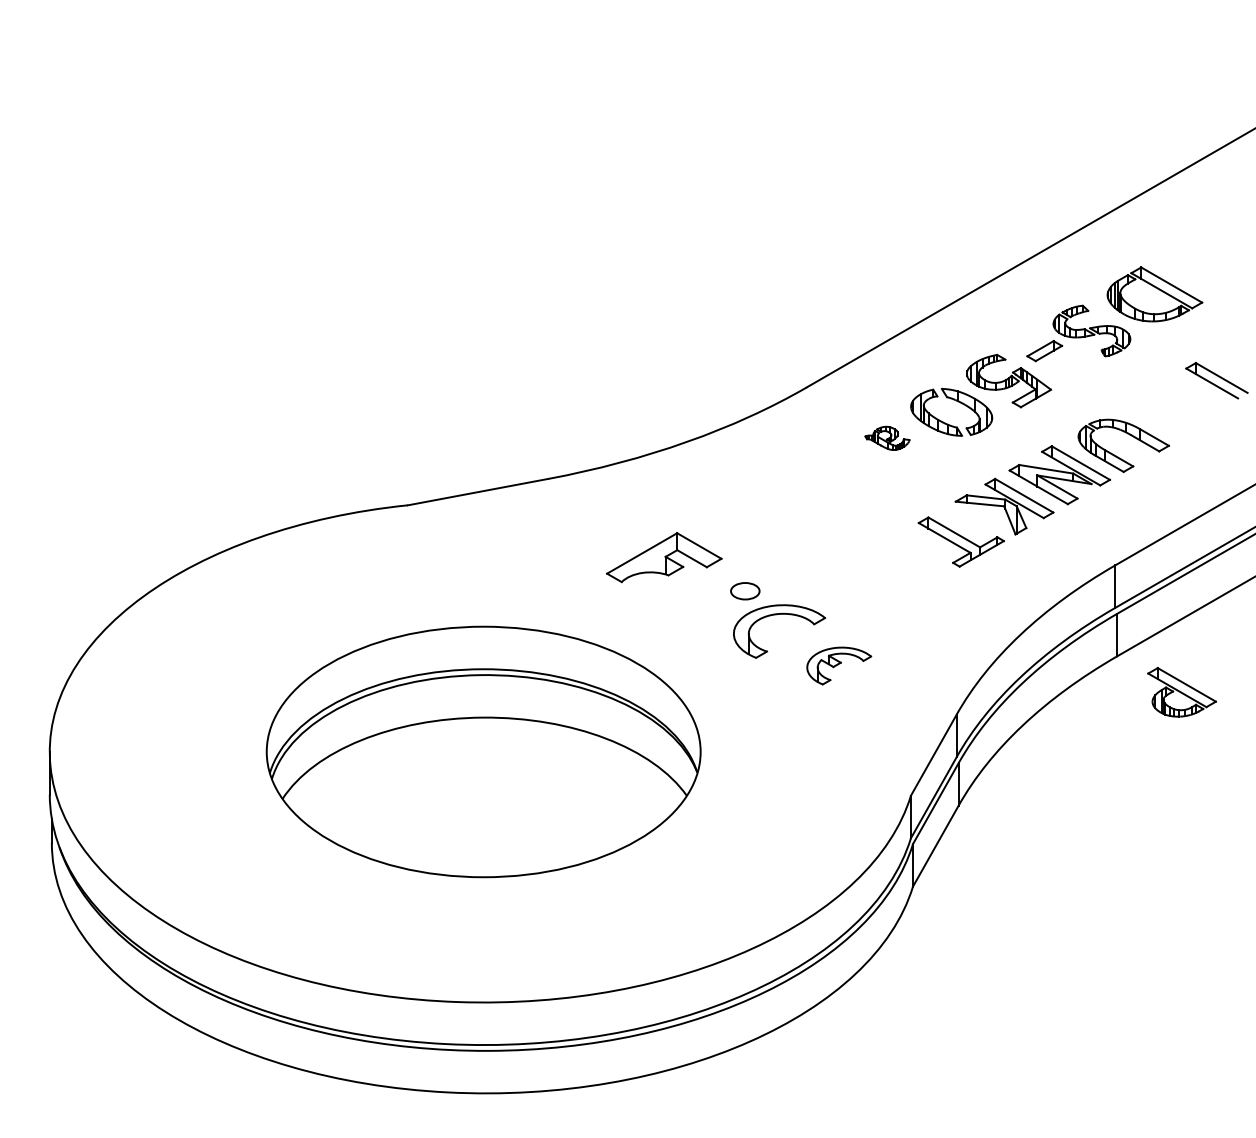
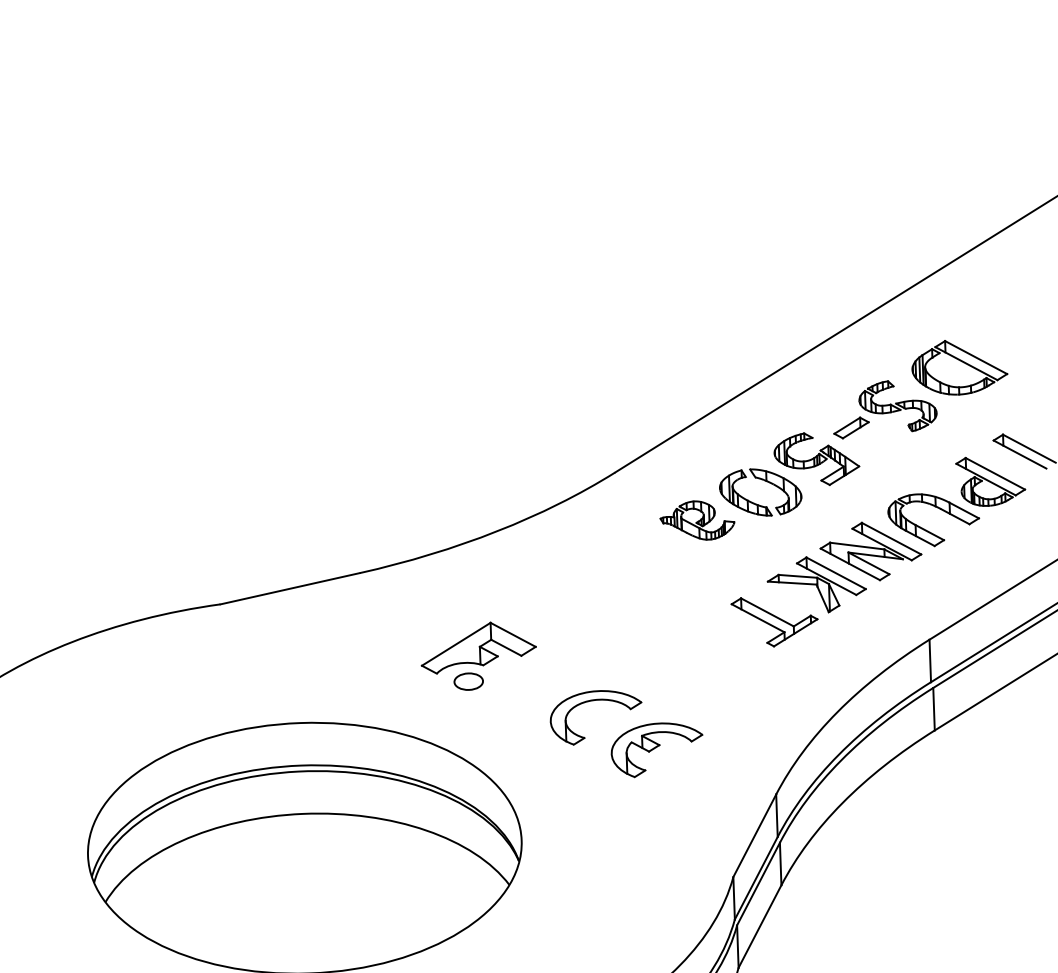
part: (887, 438) -> (697, 520), size x1.67
part: (745, 591) -> (468, 681), moved
part: (838, 665) -> (656, 749), size x1.43
part: (1182, 692) -> (991, 481), moved

